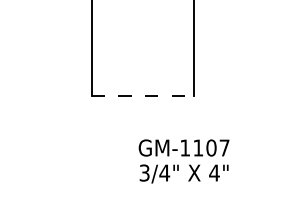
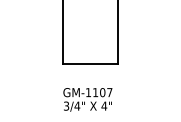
line: (142, 96) -> (90, 64), dashed -> solid
text: (183, 160) -> (87, 99), moved

